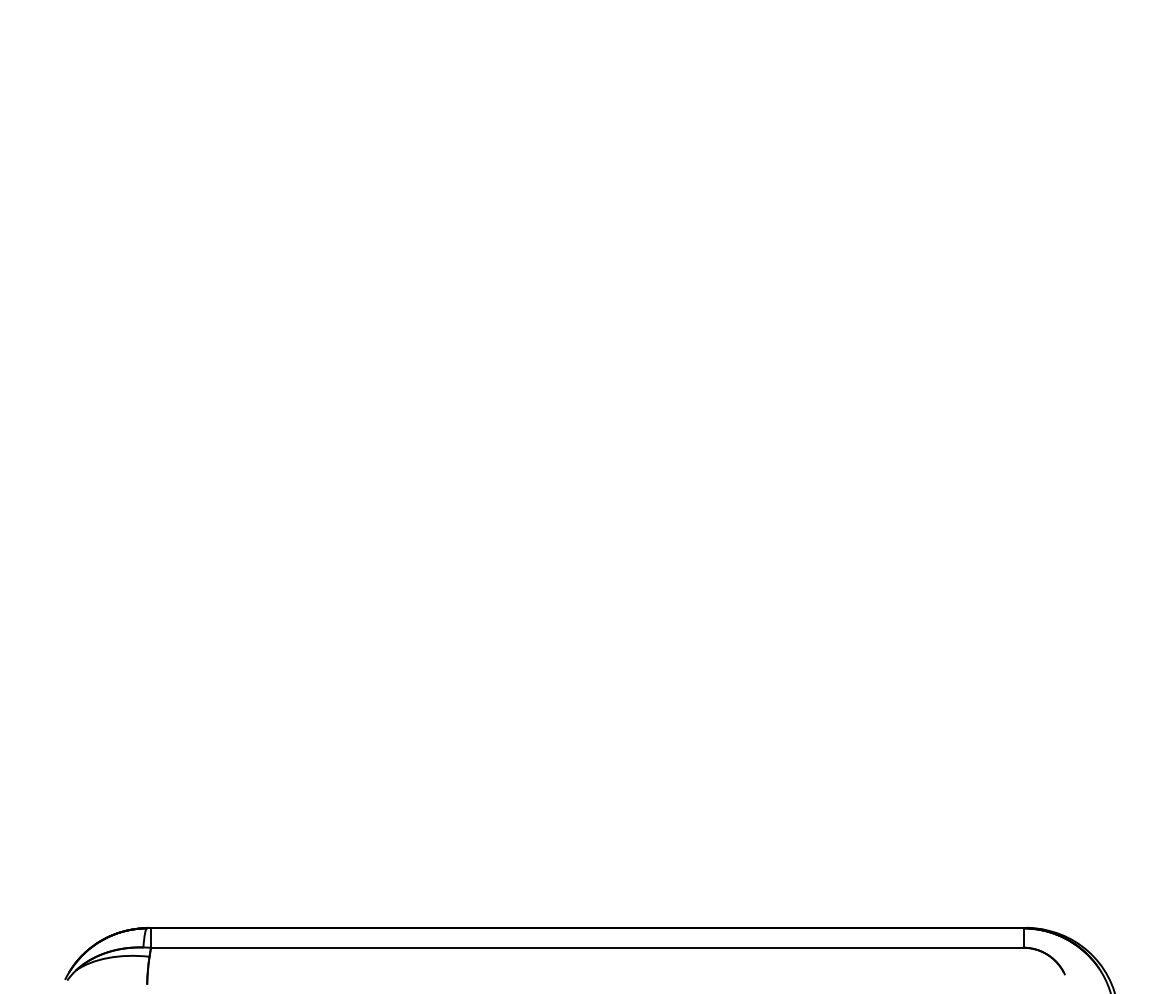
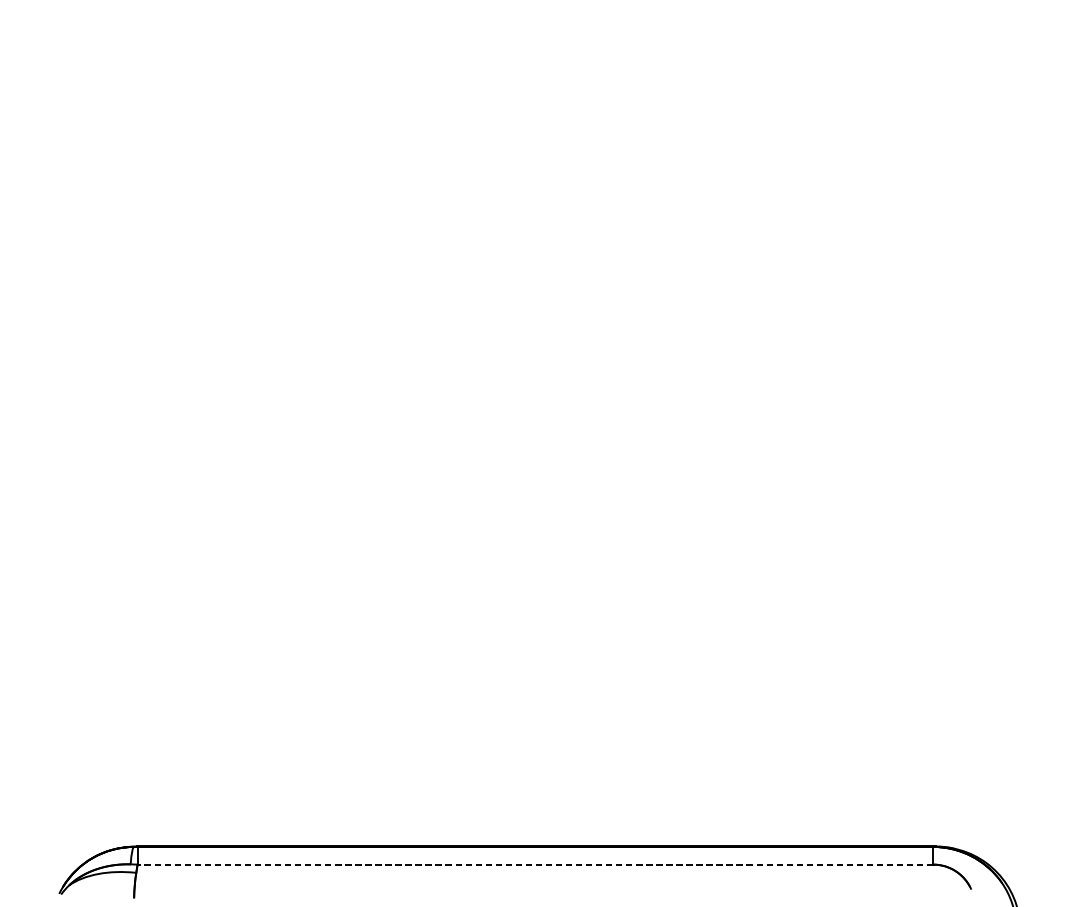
line: (586, 947) -> (534, 864), solid -> dashed

